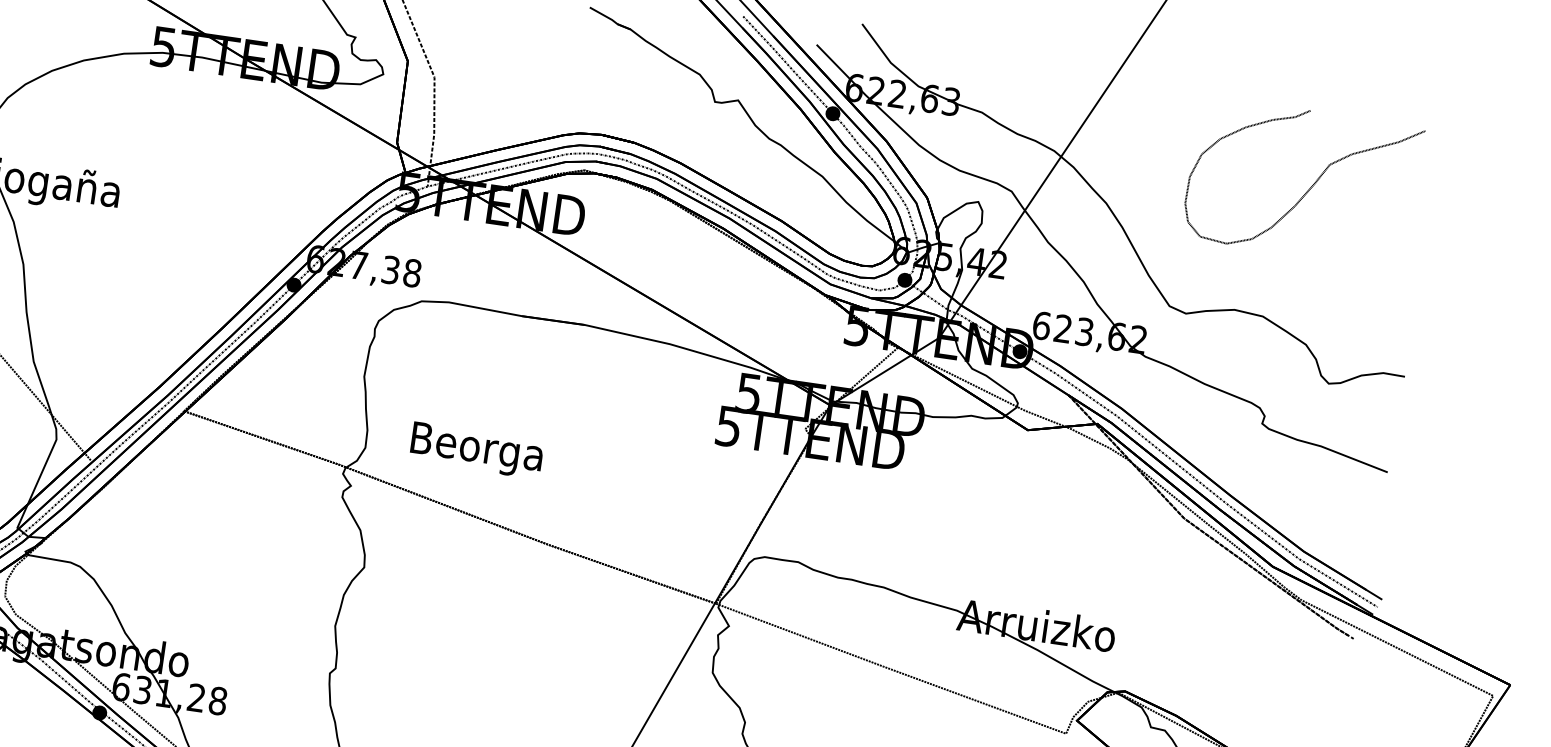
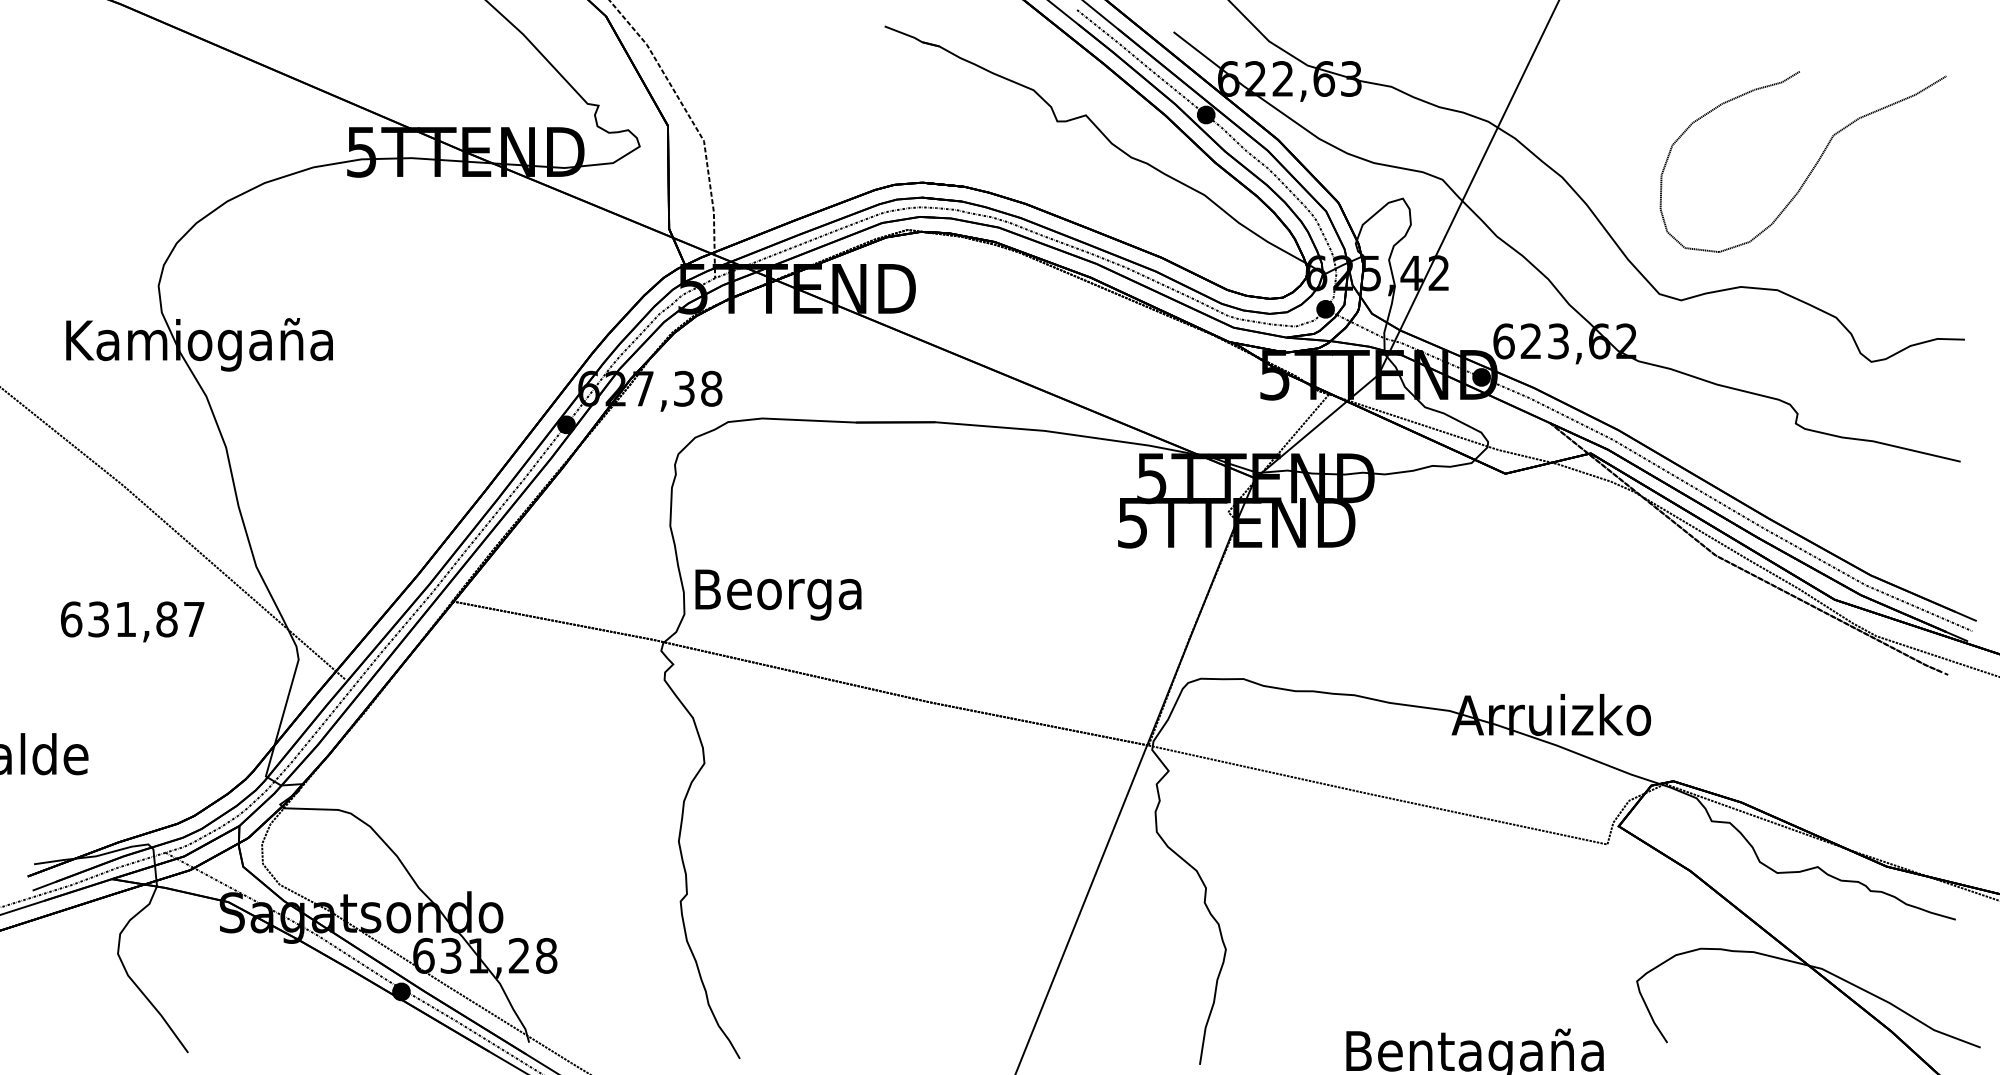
part: (1309, 188) -> (1812, 168), moved
text: (476, 450) -> (778, 594), moved

